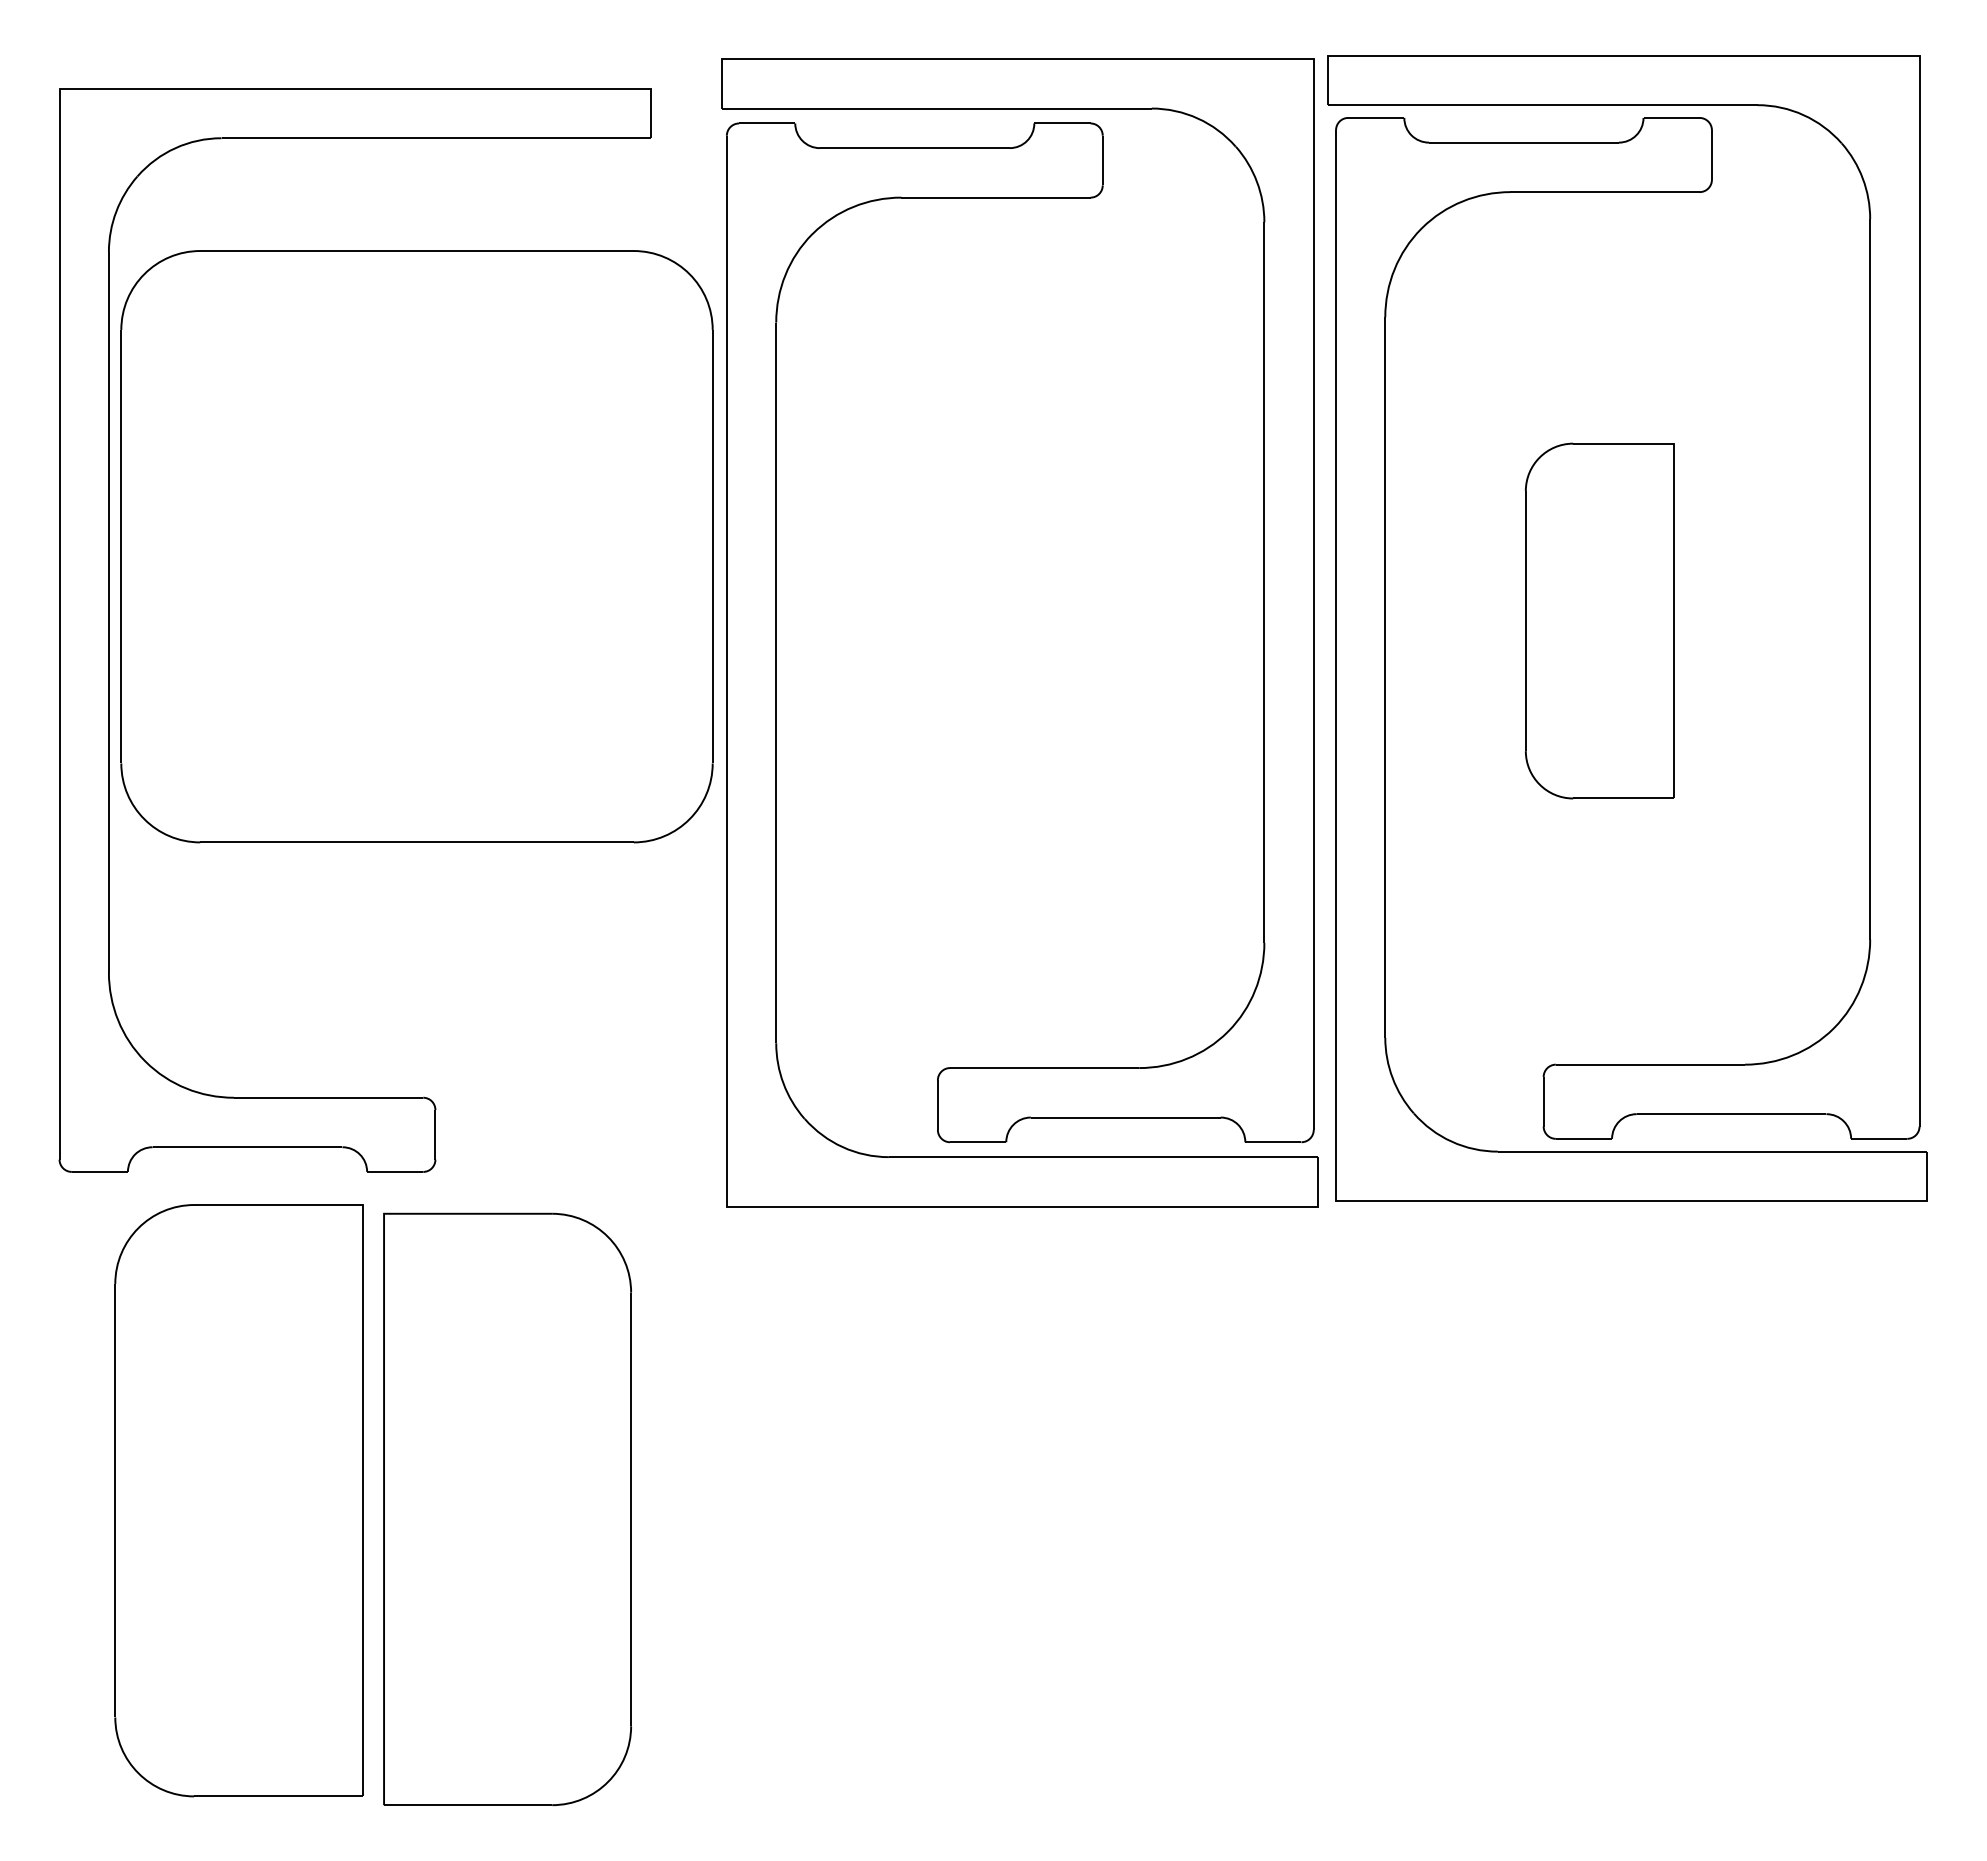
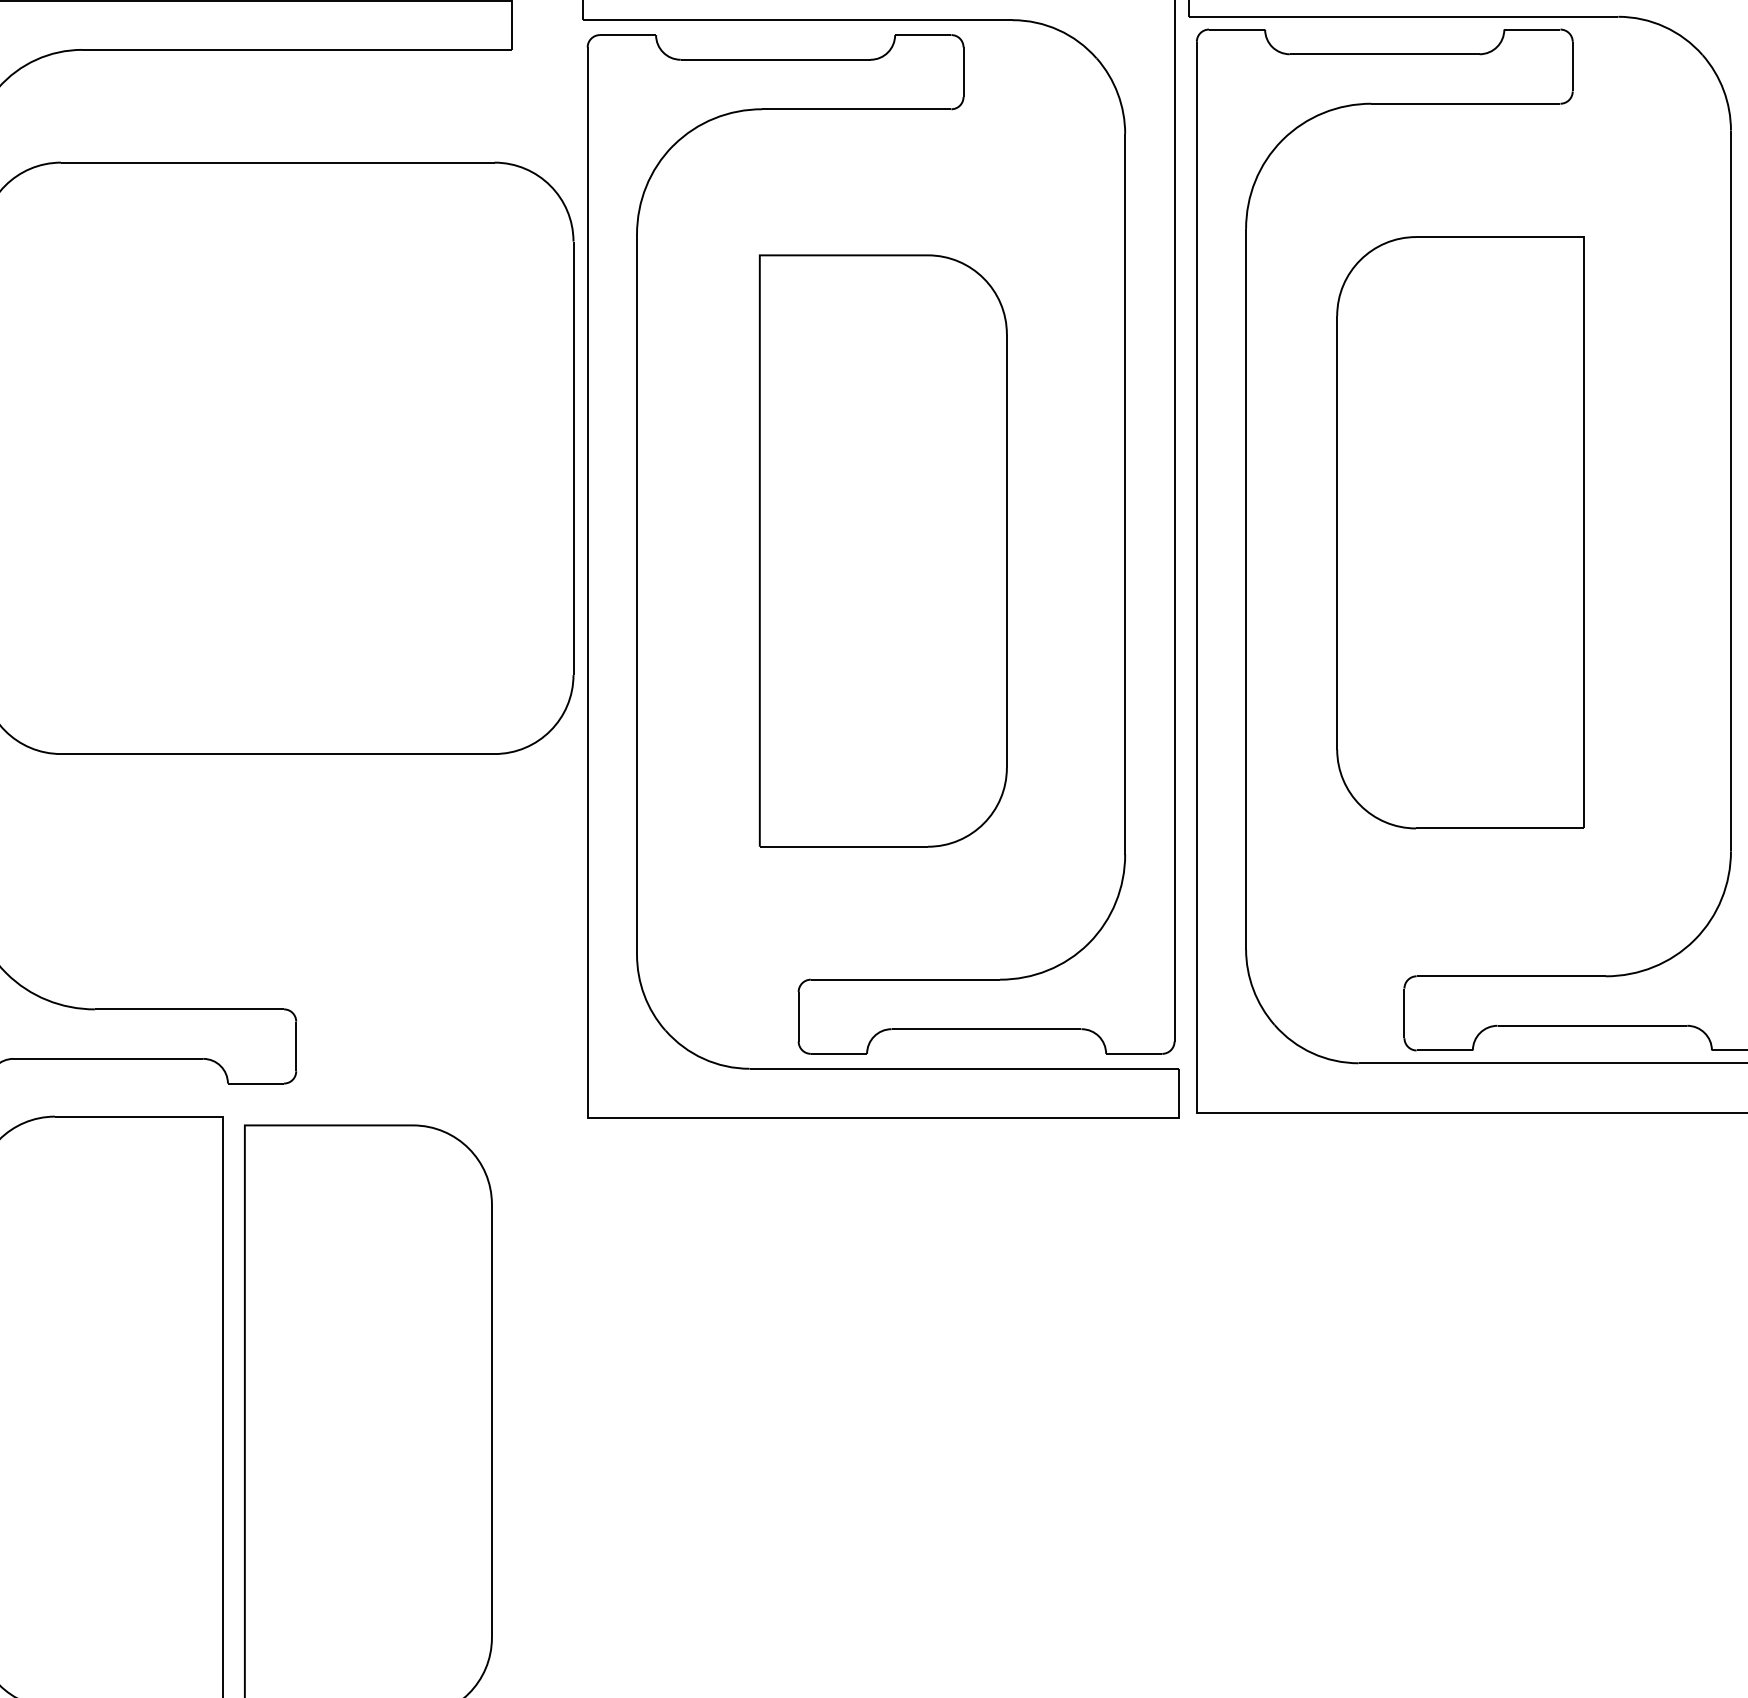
part: (1599, 620) -> (1460, 532), size x1.67
part: (1022, 638) -> (883, 550), added

